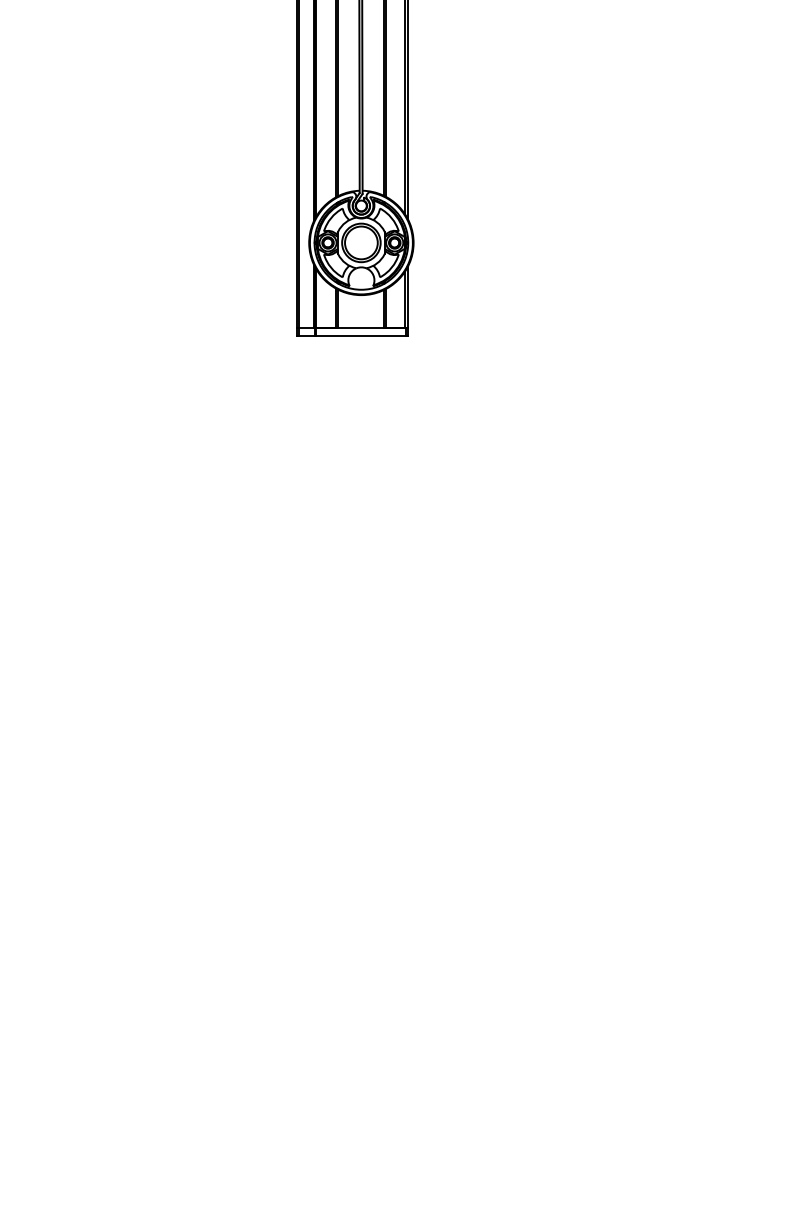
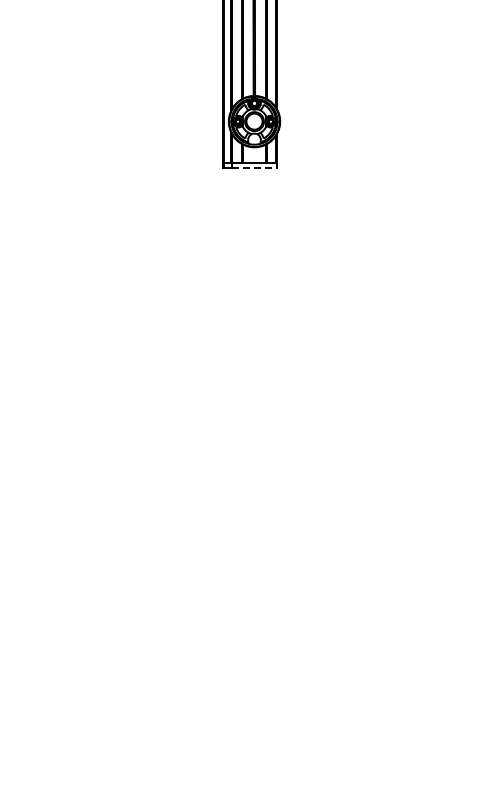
line: (361, 336) -> (254, 167), solid -> dashed

